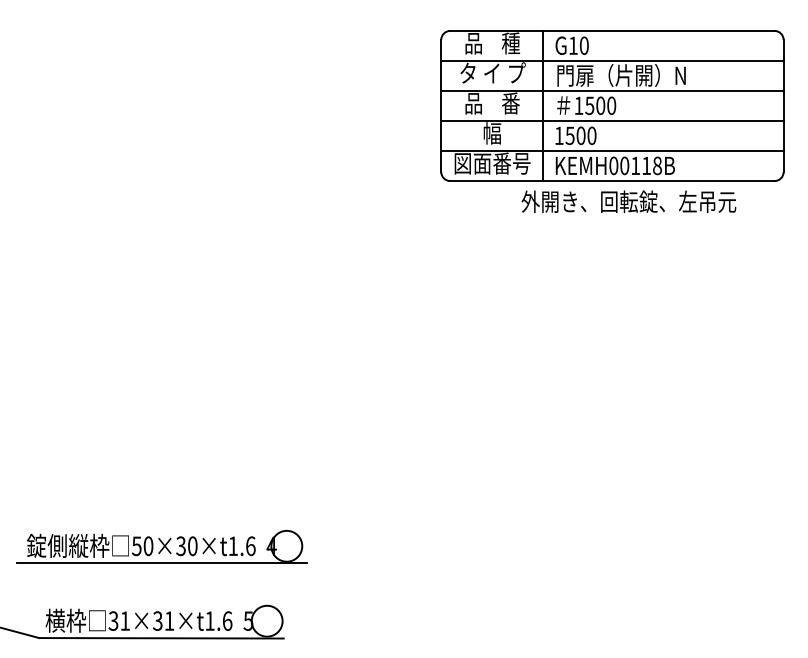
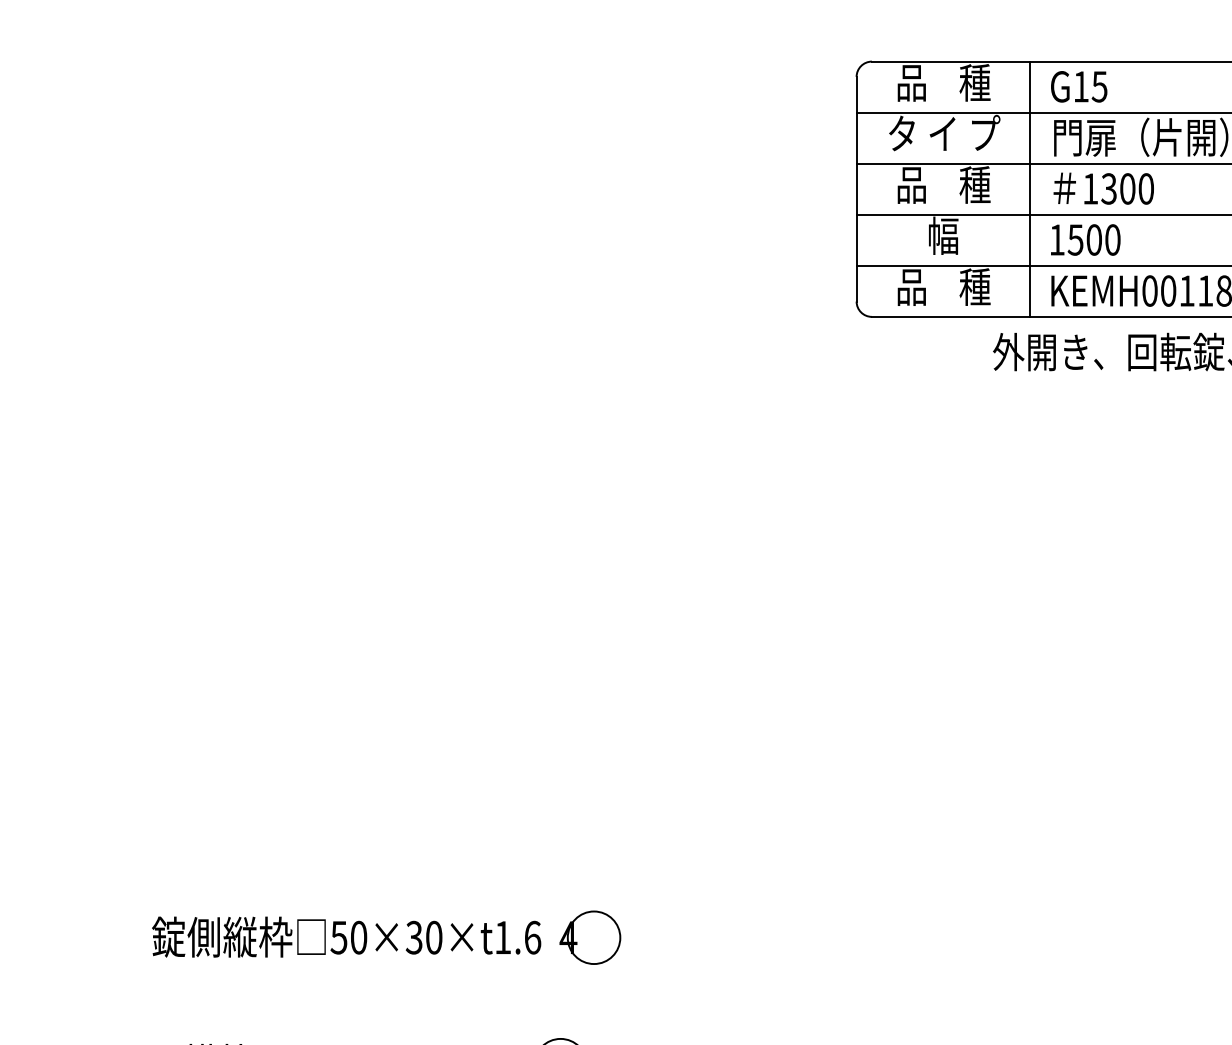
text: (583, 45) -> (1098, 86), G10 -> G15
text: (510, 103) -> (974, 184), 品    番 -> 品    種
text: (589, 105) -> (1108, 188), 1500 -> 1300
text: (492, 163) -> (943, 287), 図面番号 -> 品    種
line: (161, 563) -> (380, 967), removed

